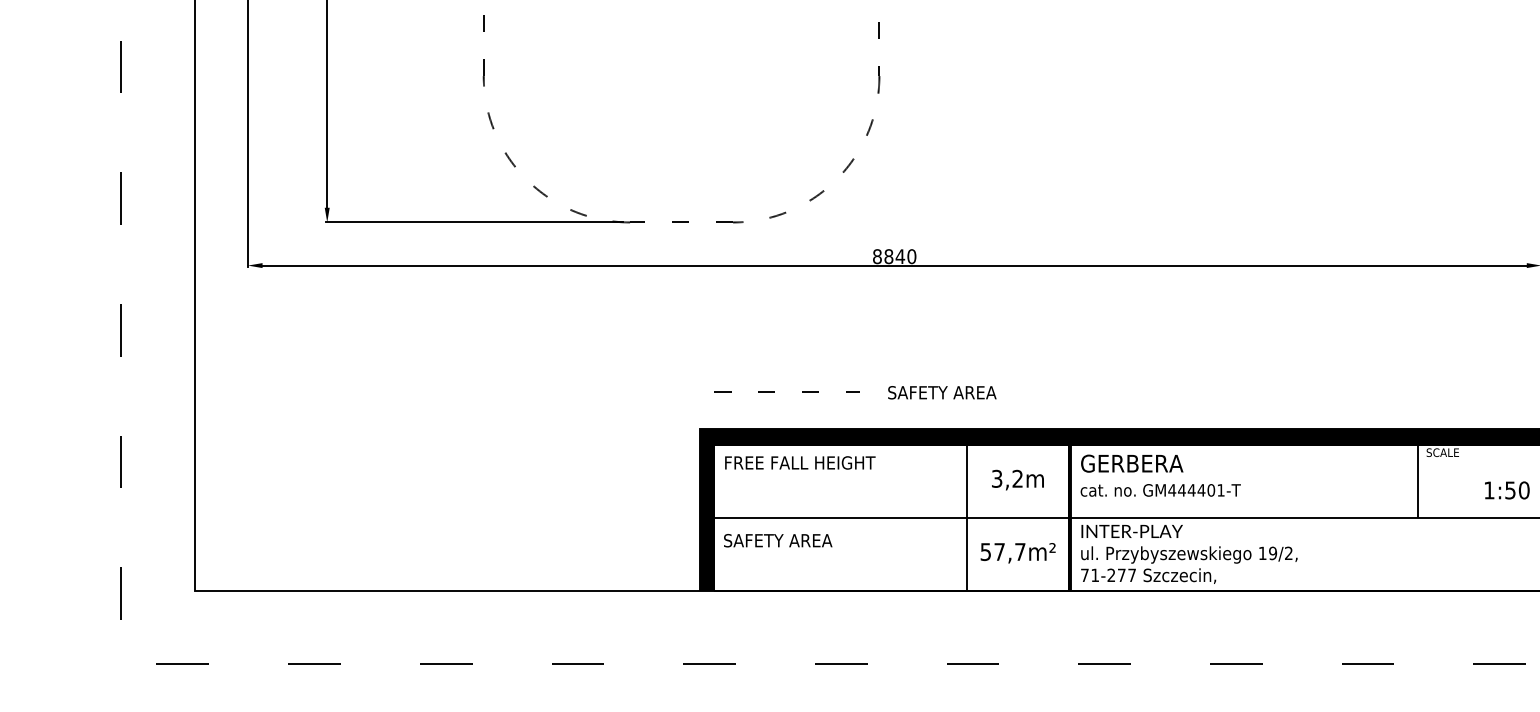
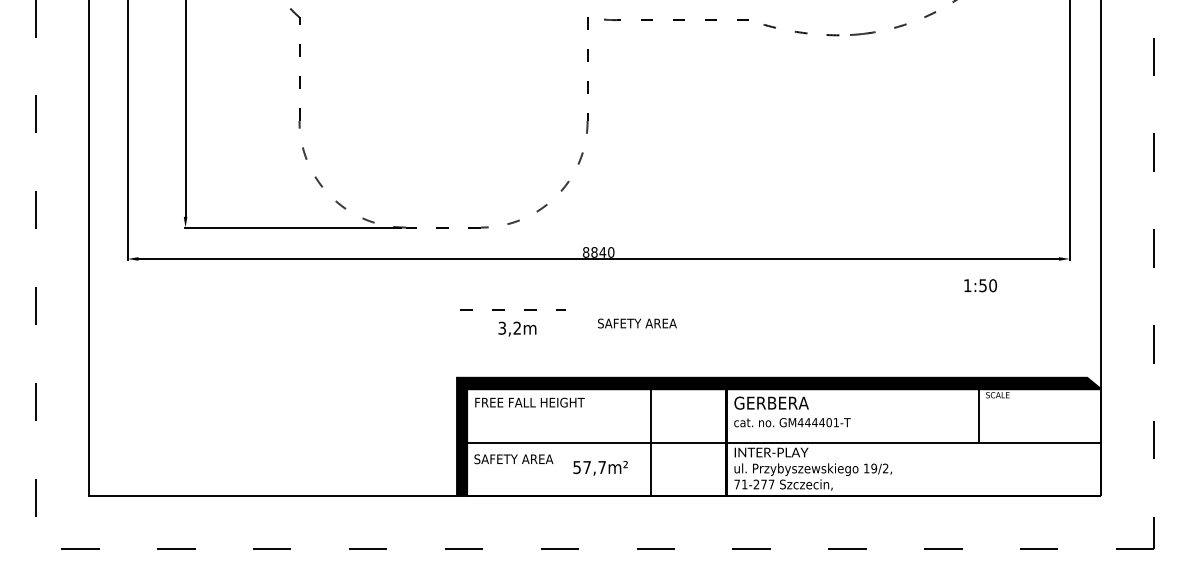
line: (774, 391) -> (504, 309), moved
text: (942, 392) -> (637, 323), moved
text: (1017, 479) -> (517, 328), moved
text: (1506, 490) -> (980, 285), moved
text: (1017, 553) -> (600, 468), moved

